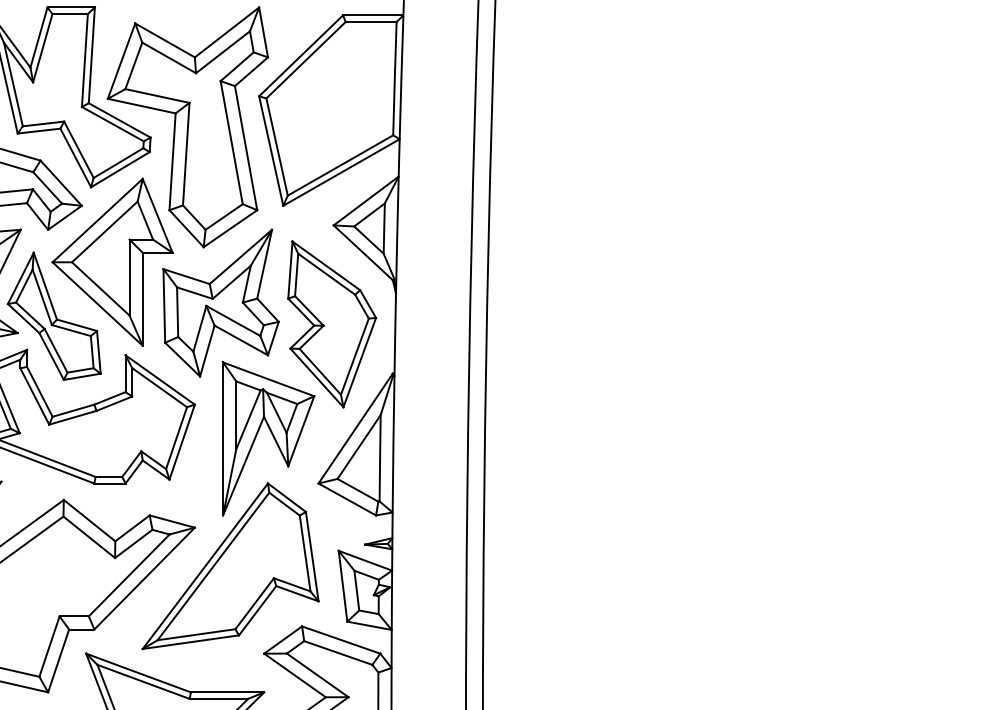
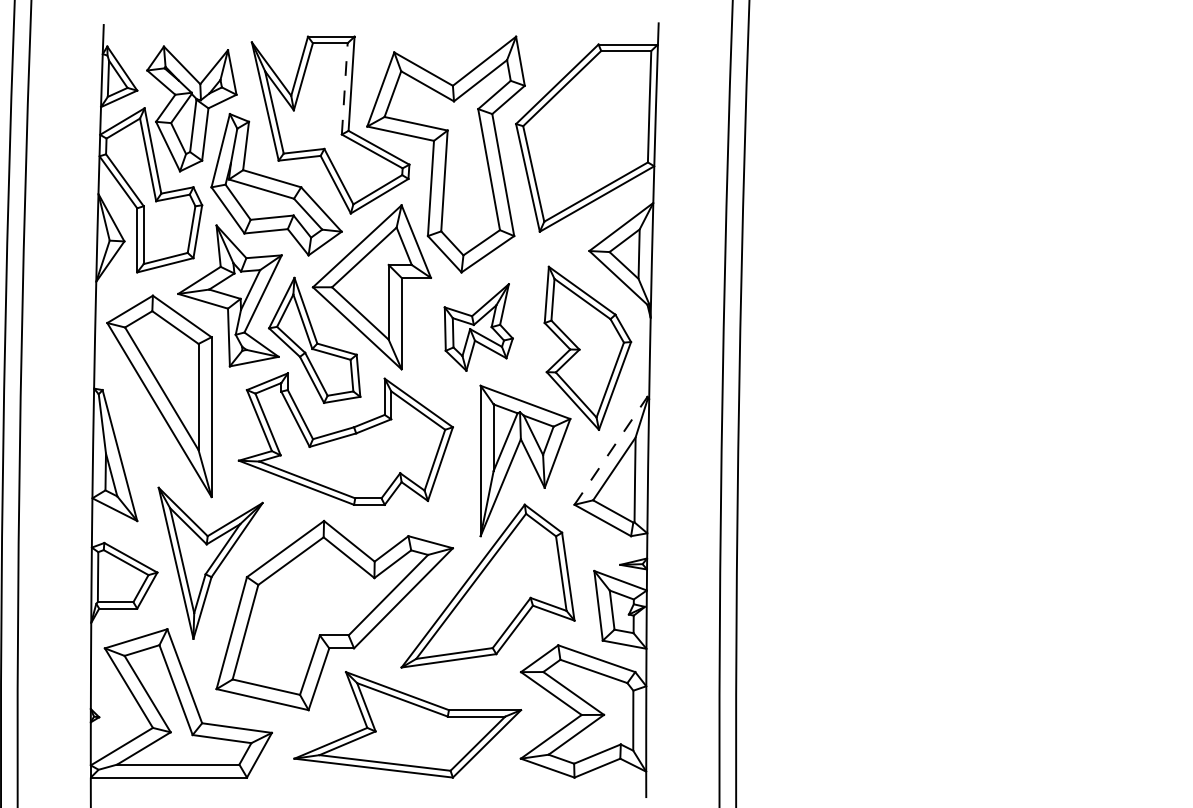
line: (84, 60) -> (344, 88), solid -> dashed
part: (220, 303) -> (478, 327), size x0.6
line: (356, 428) -> (611, 450), solid -> dashed

